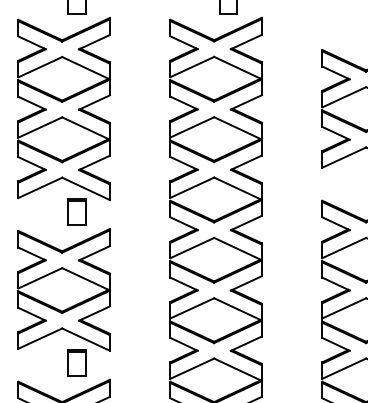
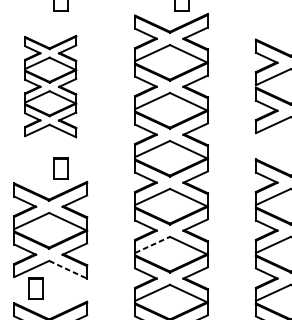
part: (63, 109) -> (50, 86), size x0.7
line: (192, 308) -> (152, 245), solid -> dashed
line: (86, 339) -> (68, 269), solid -> dashed
part: (76, 362) -> (35, 287), moved

